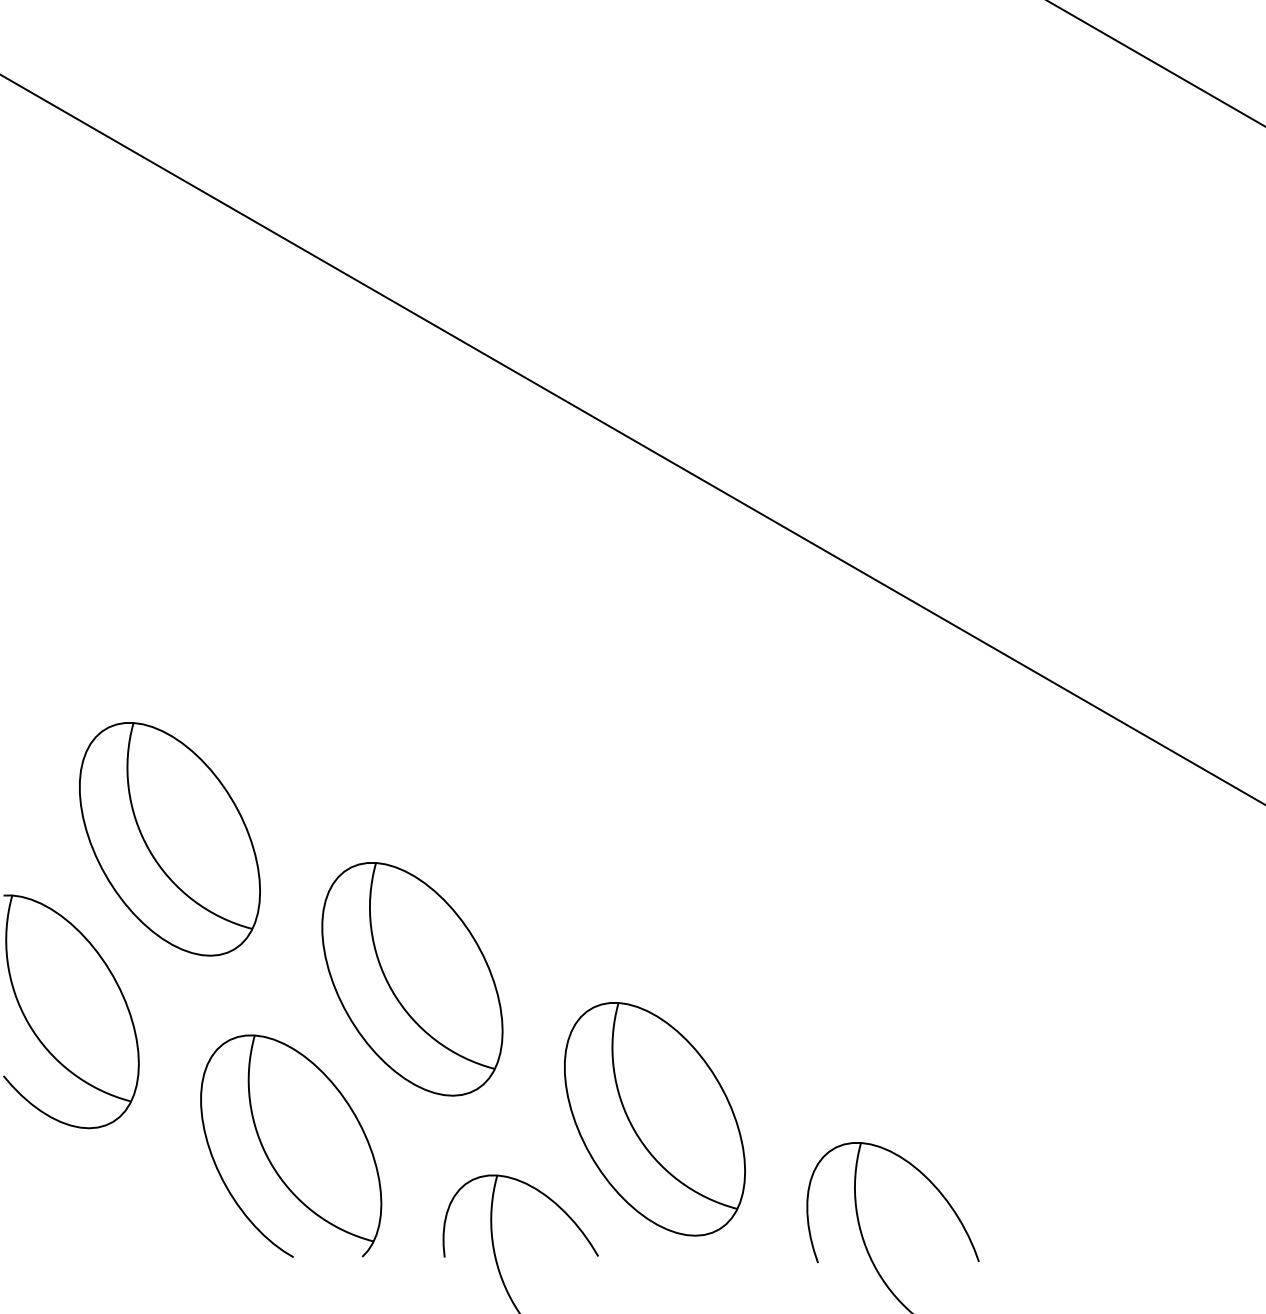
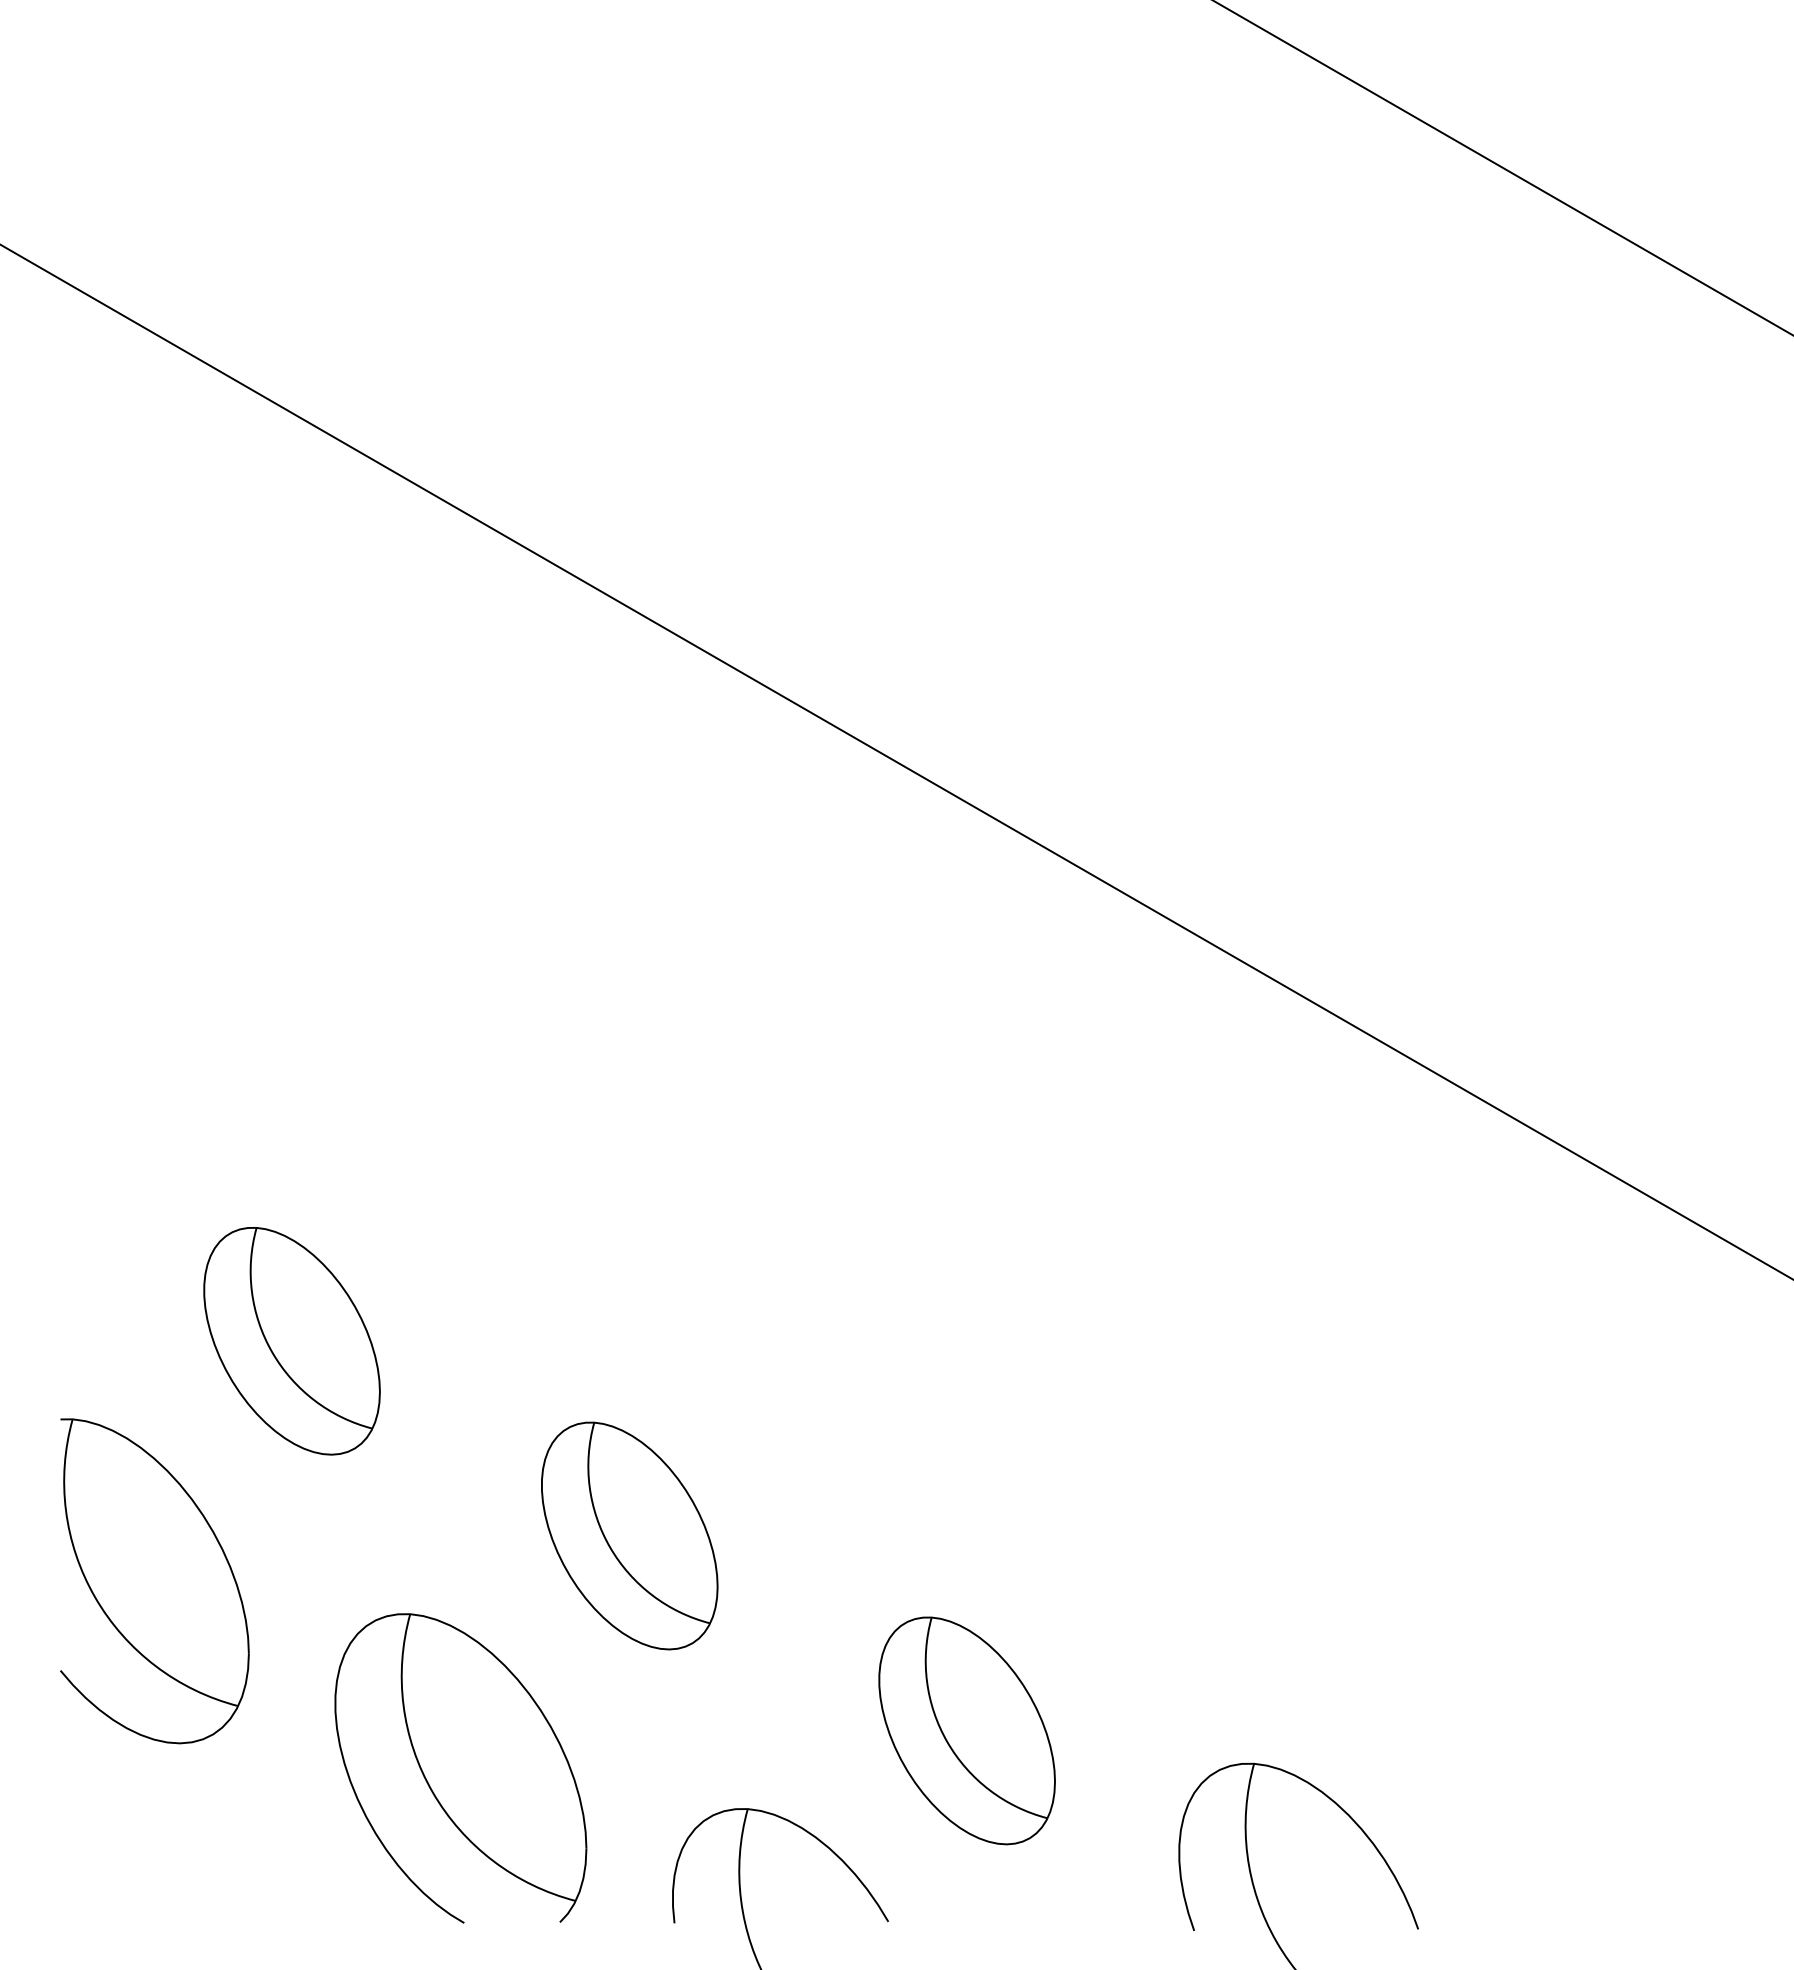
part: (169, 839) -> (291, 1341), size x0.7
part: (412, 978) -> (629, 1535), size x0.7
part: (654, 1119) -> (966, 1730), size x0.7

